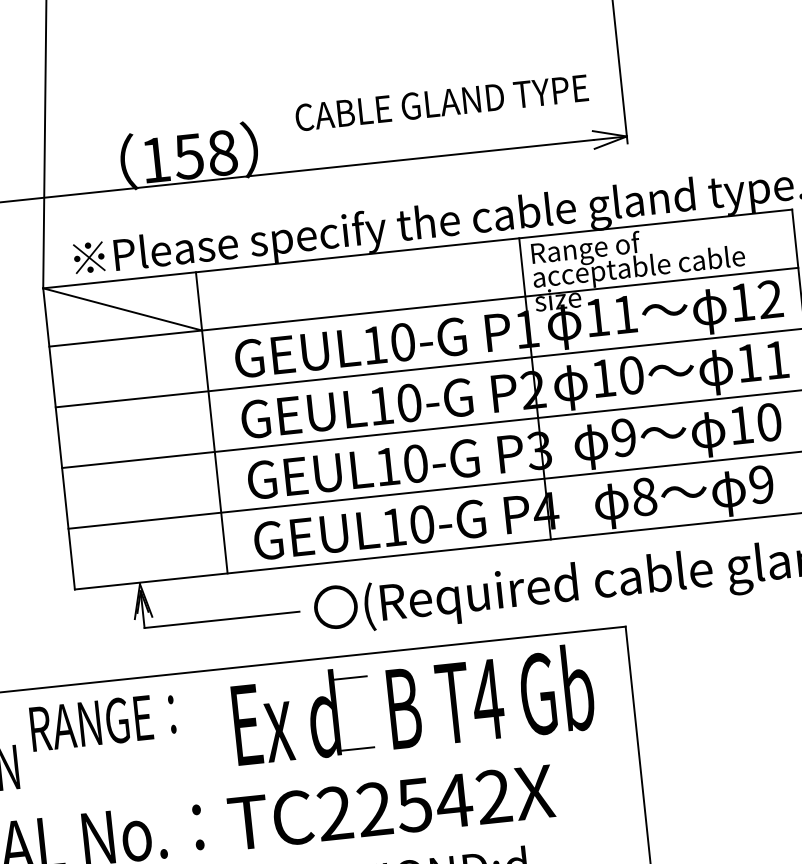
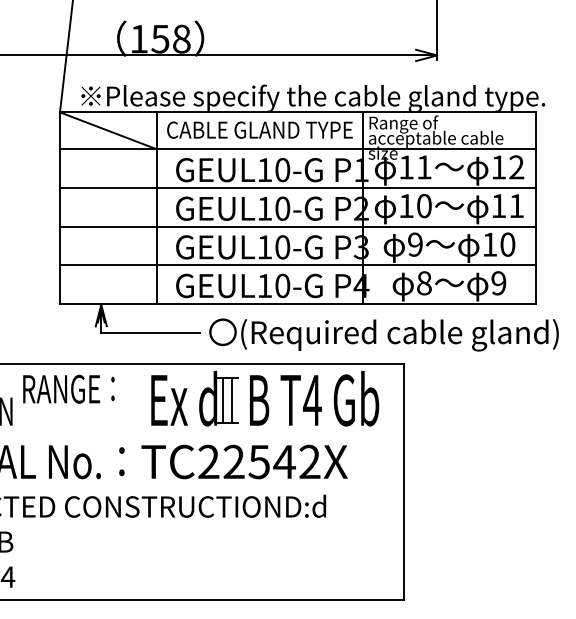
text: (441, 102) -> (259, 129), moved
line: (361, 711) -> (232, 399), added
line: (346, 712) -> (222, 399), added

